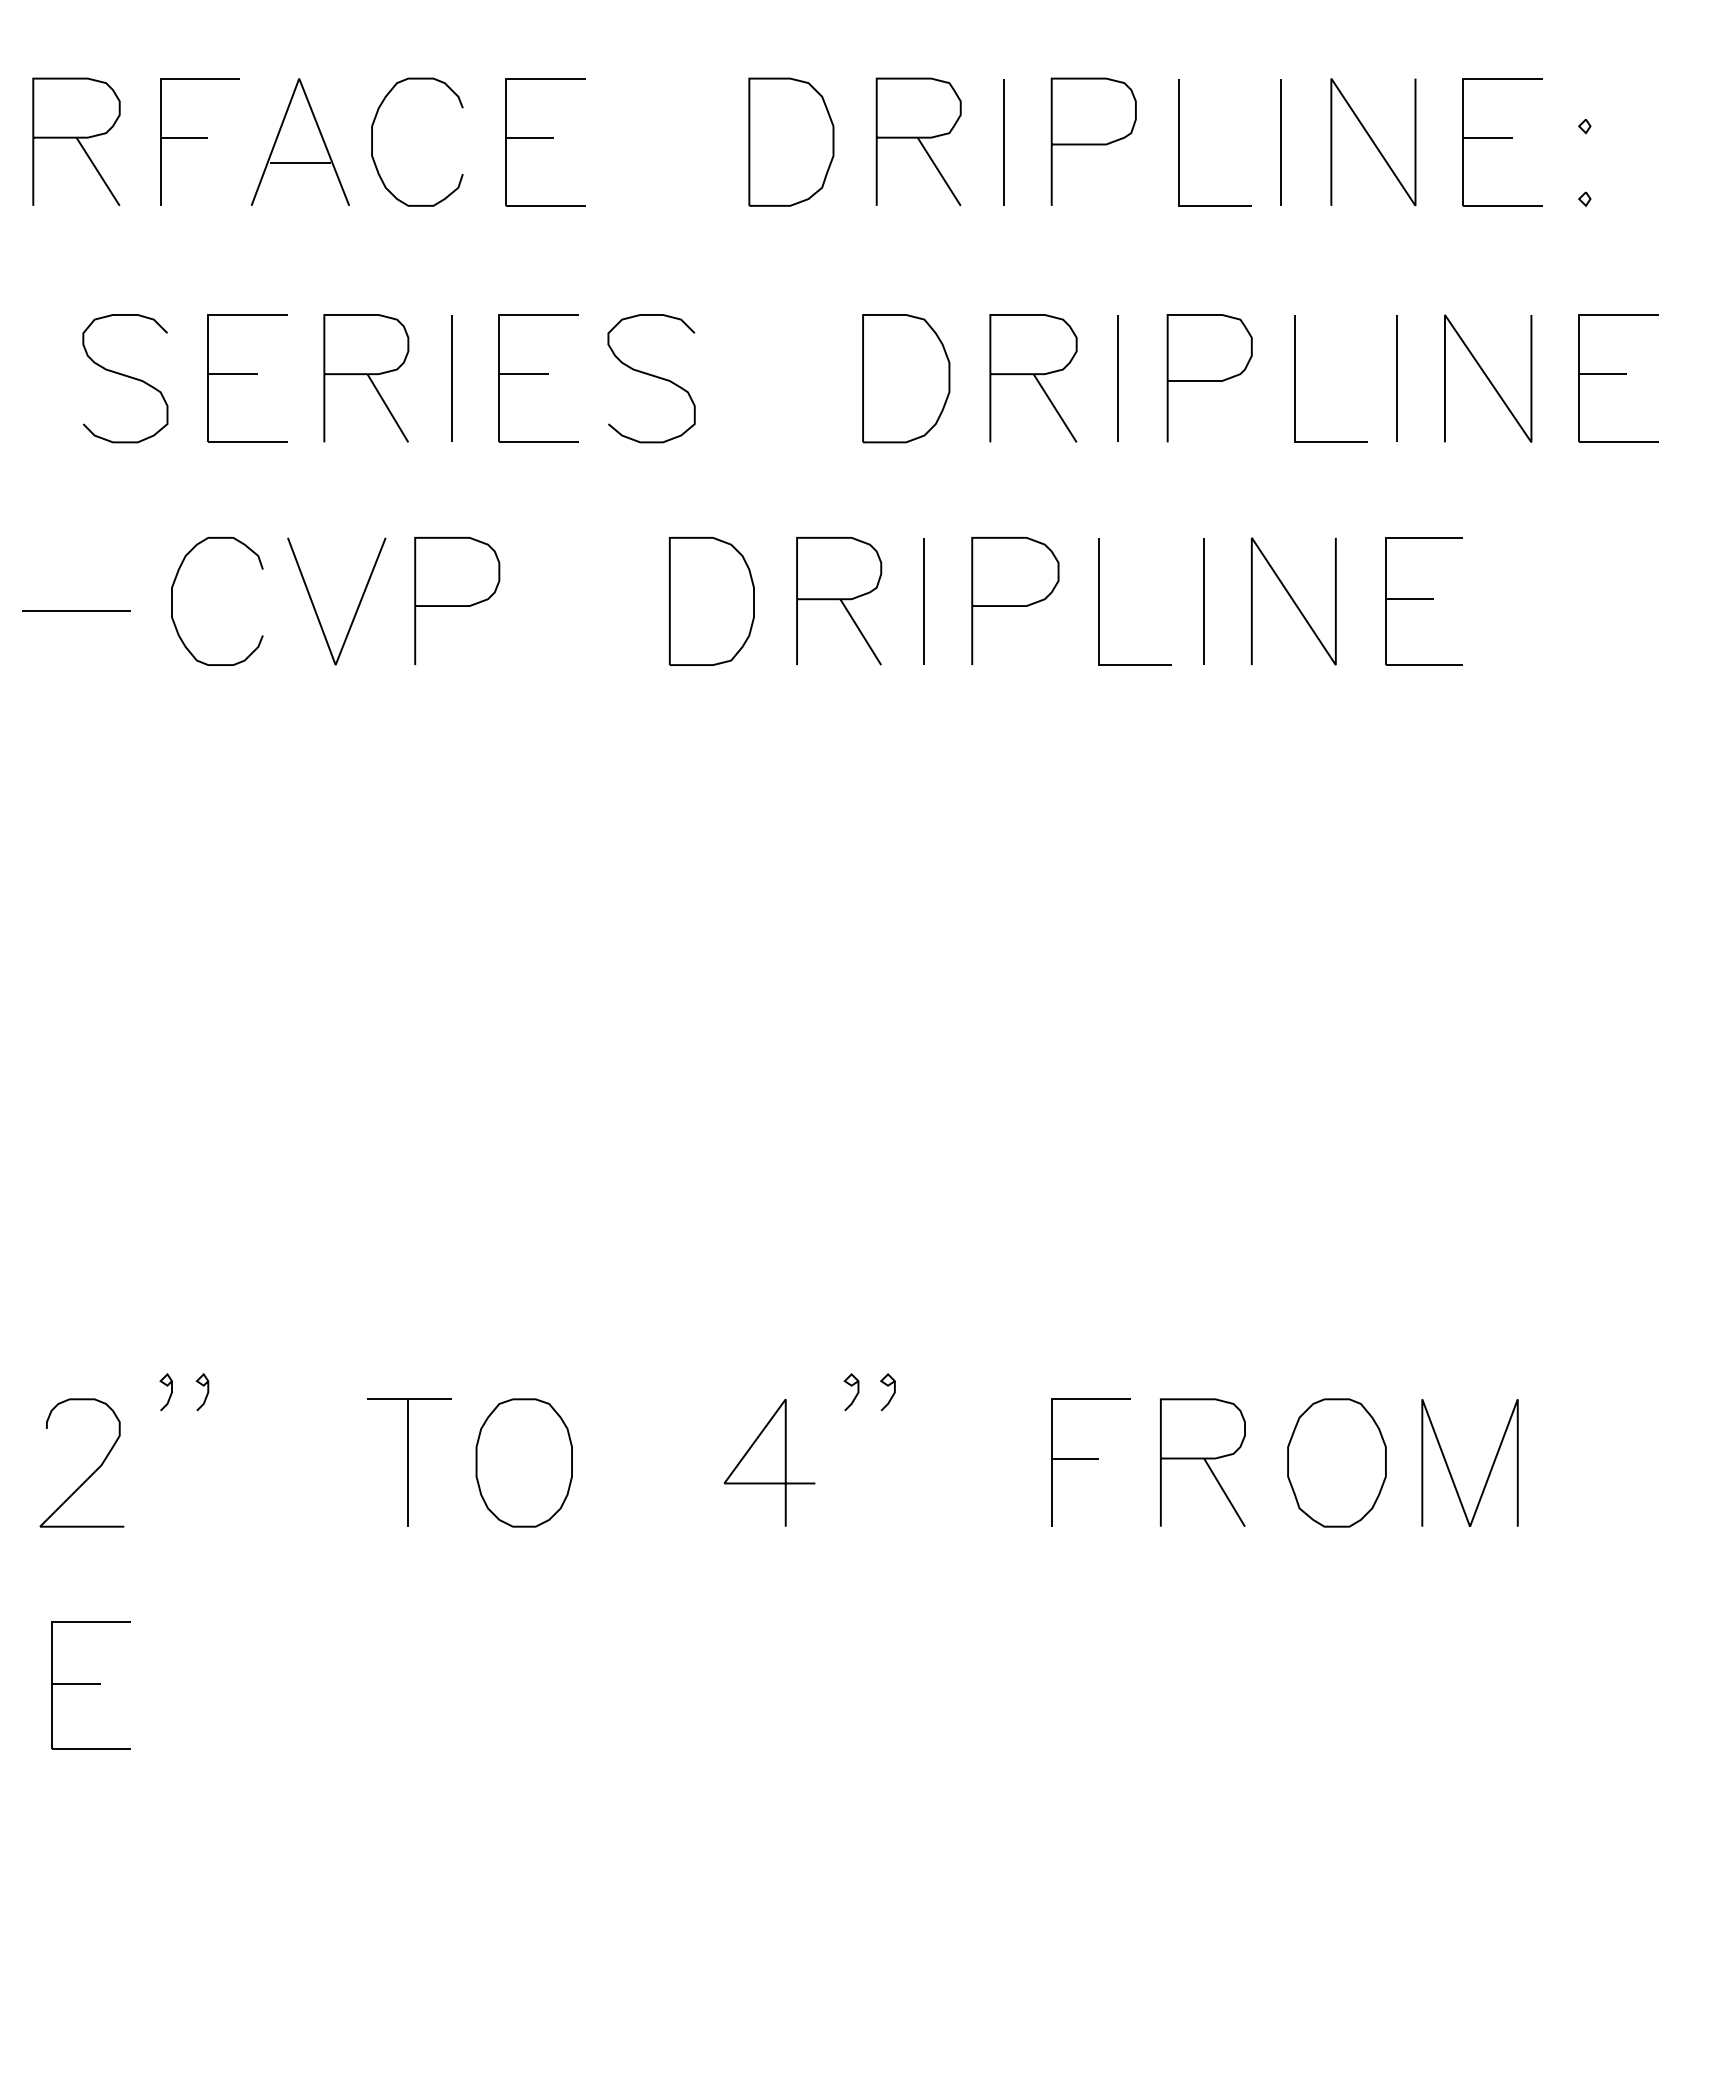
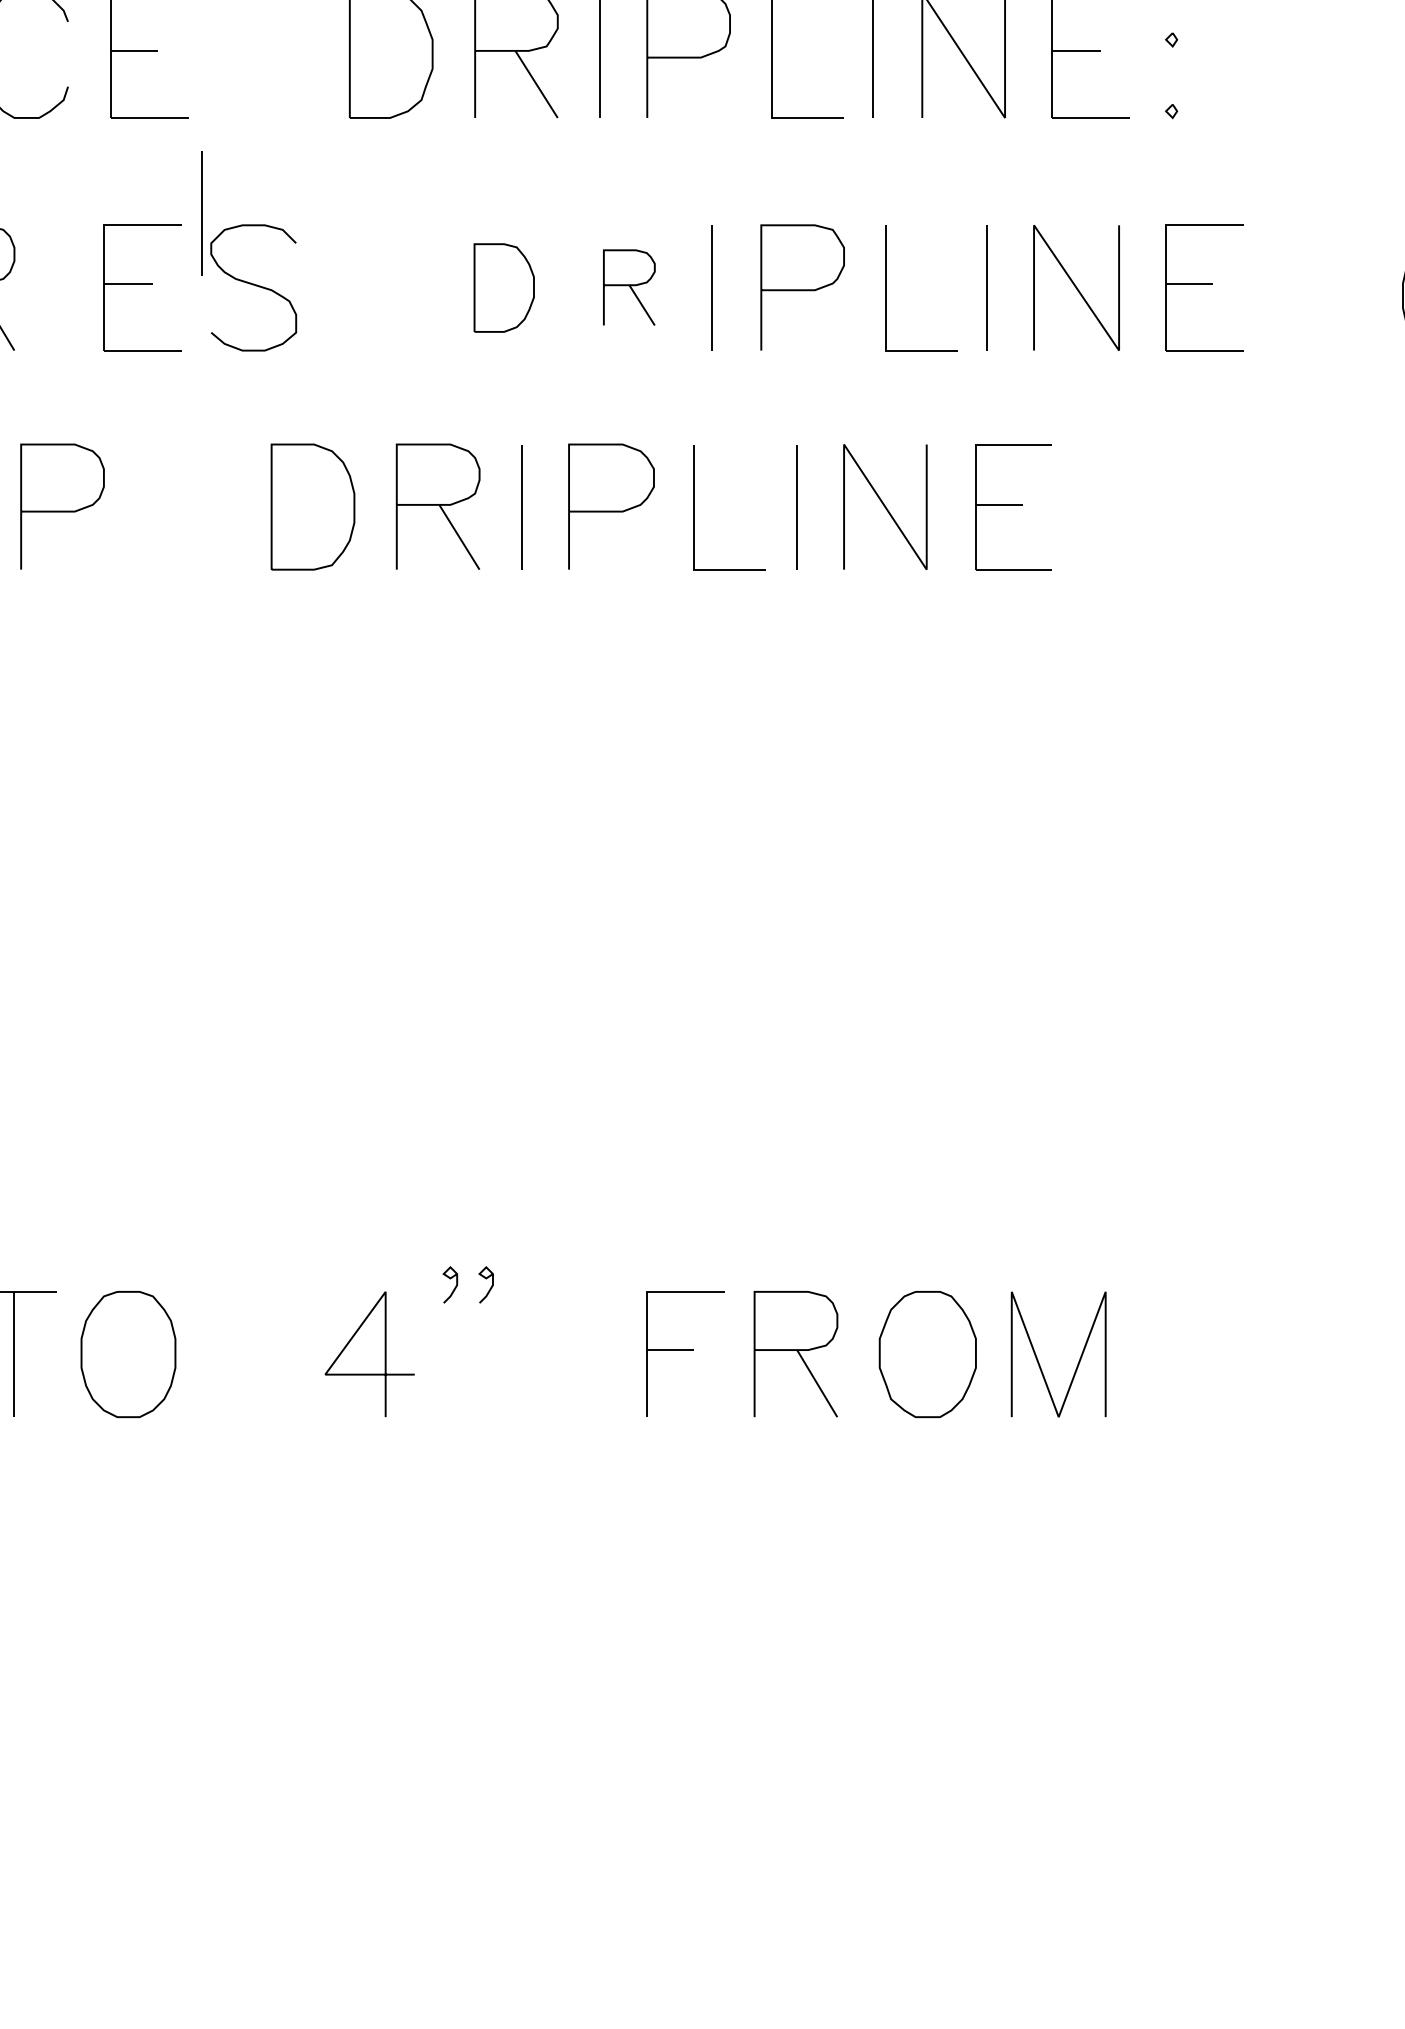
line: (451, 378) -> (201, 213), moved
part: (906, 378) -> (504, 287), size x0.7
part: (1033, 378) -> (629, 287), size x0.6

